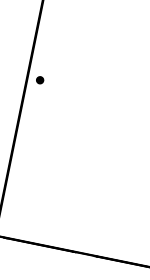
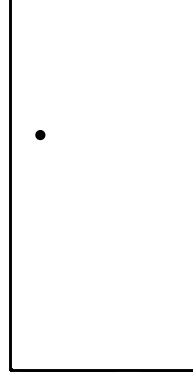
part: (40, 80) -> (40, 135), moved

